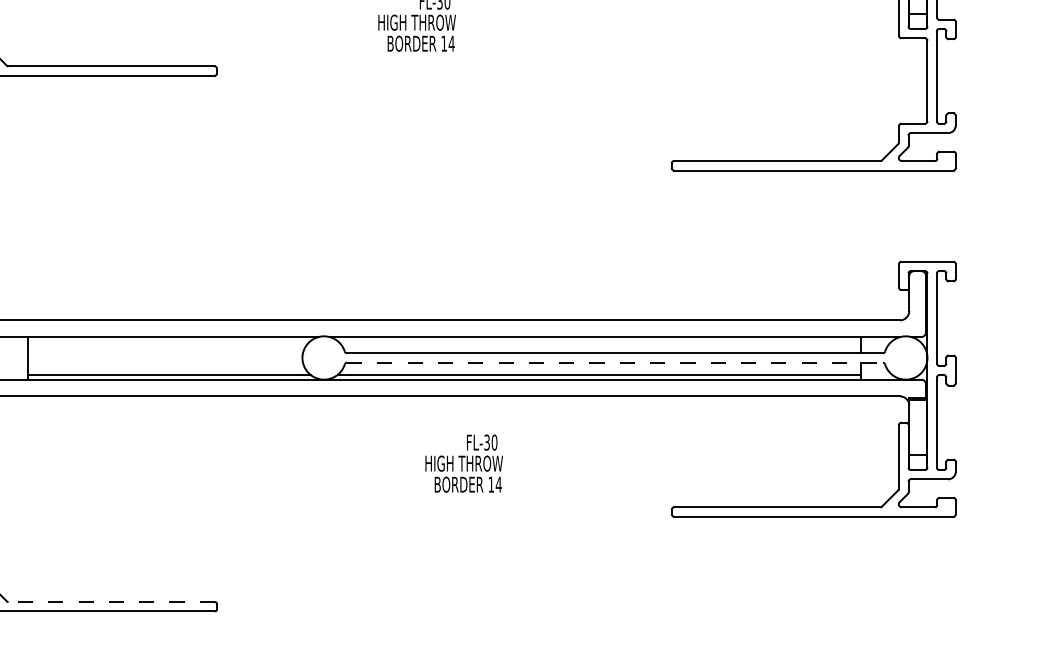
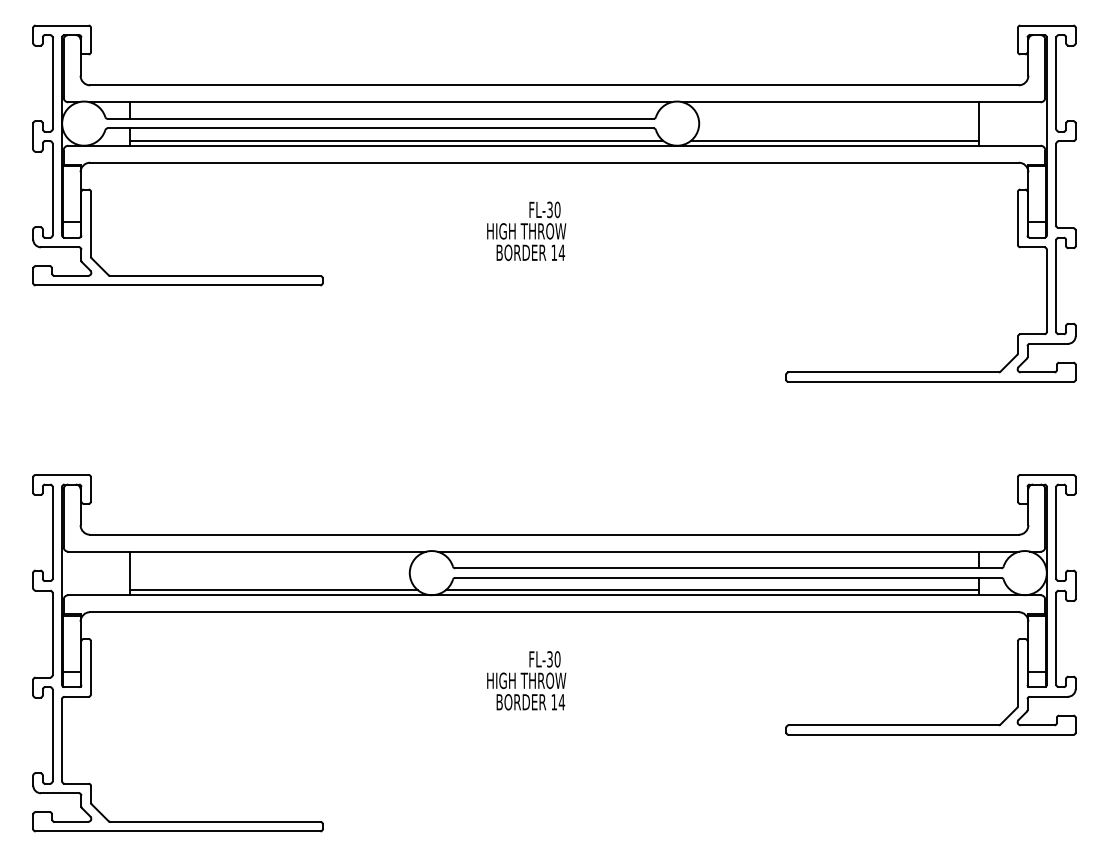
line: (615, 362) -> (728, 577), dashed -> solid
text: (464, 463) -> (526, 680), moved
line: (110, 601) -> (214, 821), dashed -> solid

